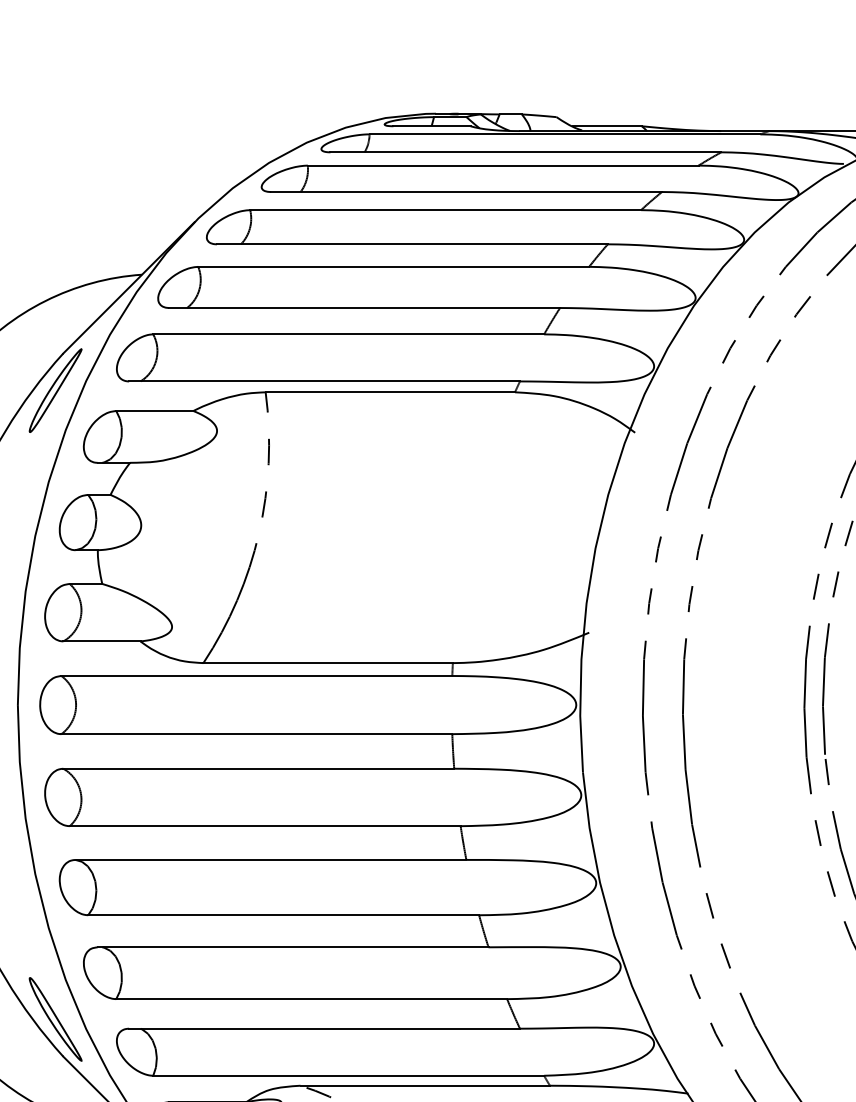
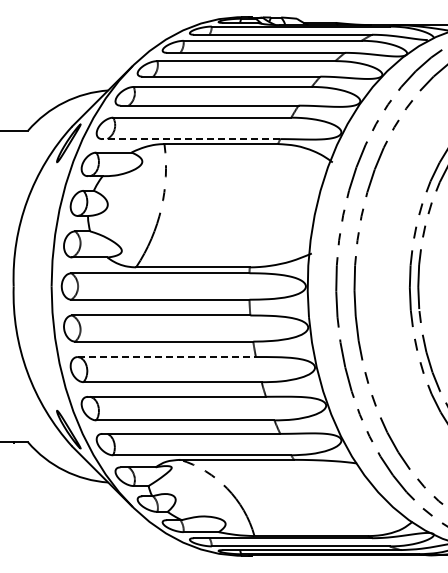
line: (322, 382) -> (190, 139), solid -> dashed
line: (270, 860) -> (166, 357), solid -> dashed

